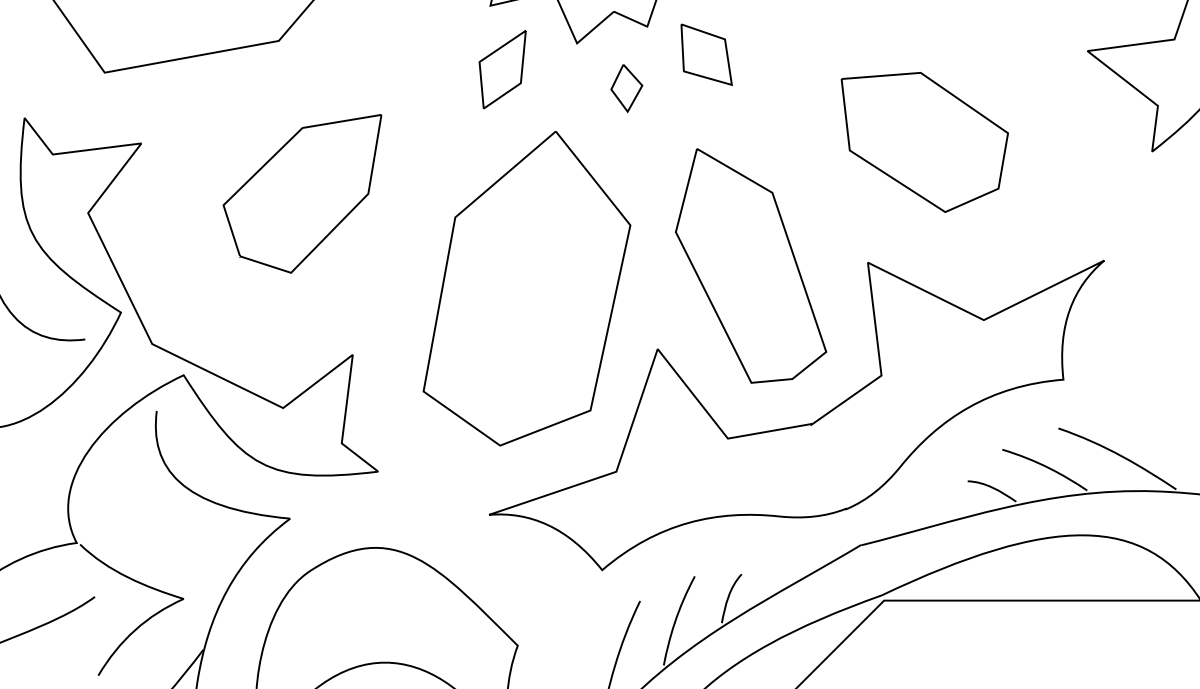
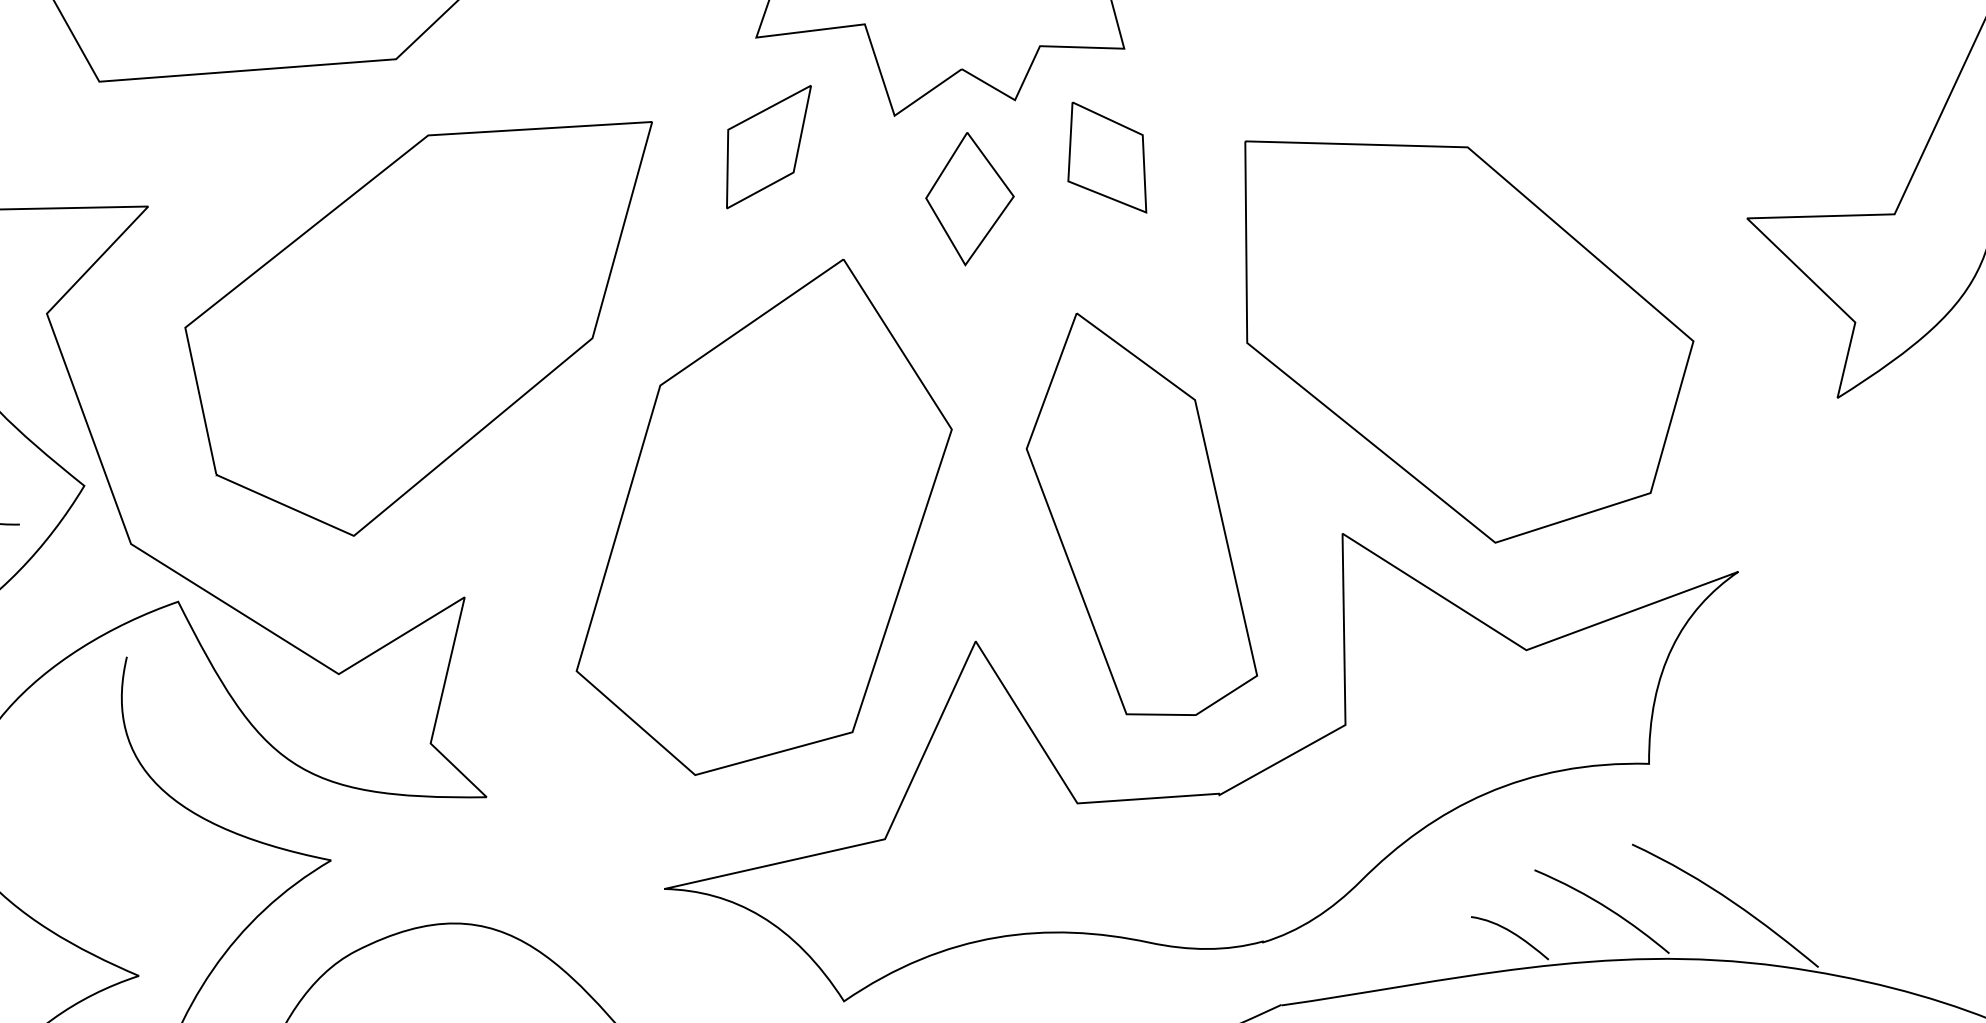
part: (626, 88) -> (969, 199), size x1.67
part: (924, 142) -> (1458, 342), size x1.67
part: (302, 193) -> (408, 318), size x1.67

